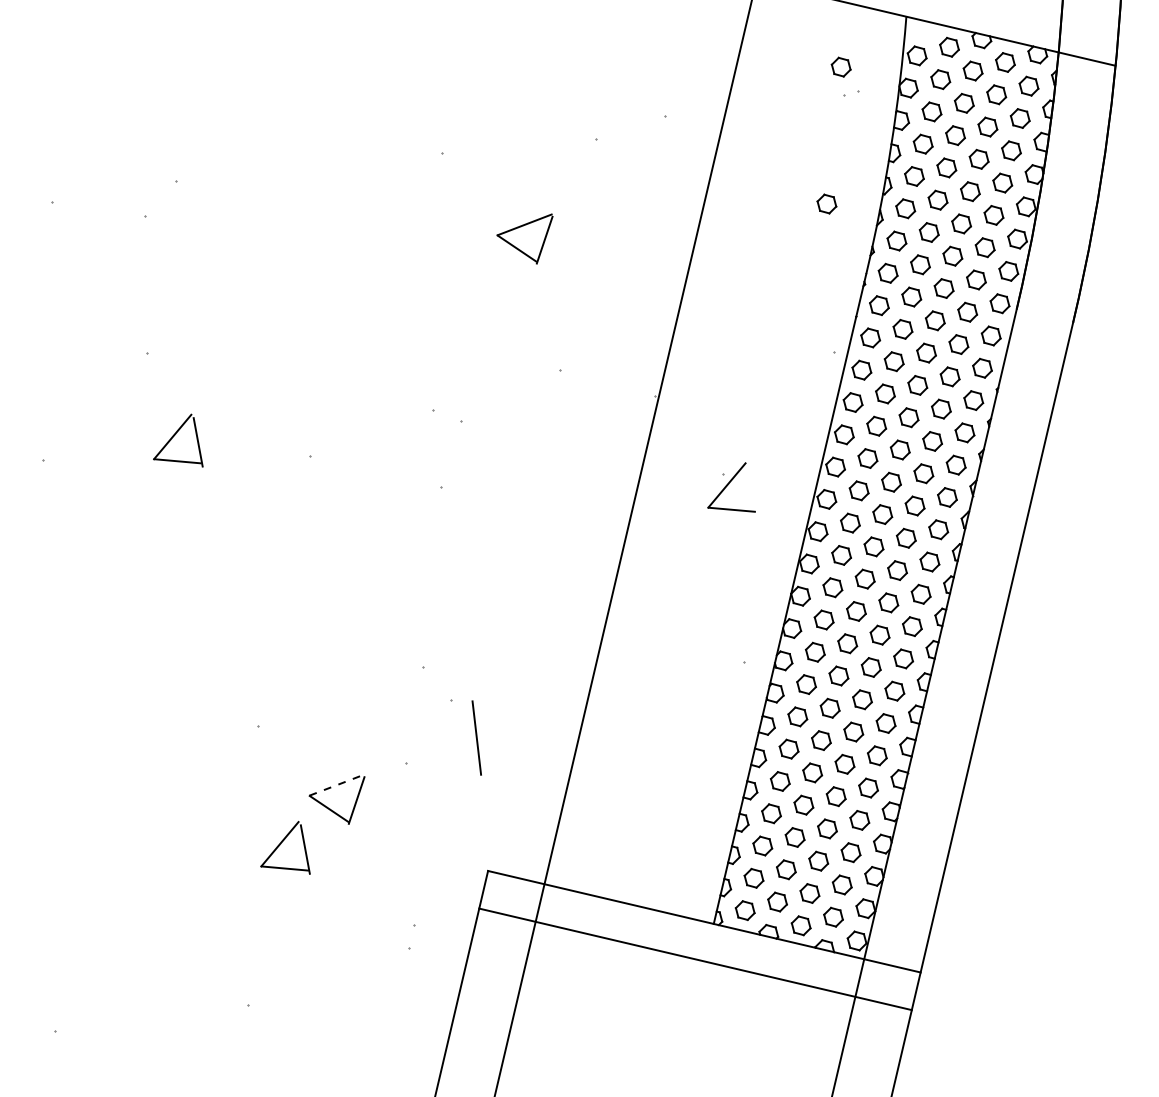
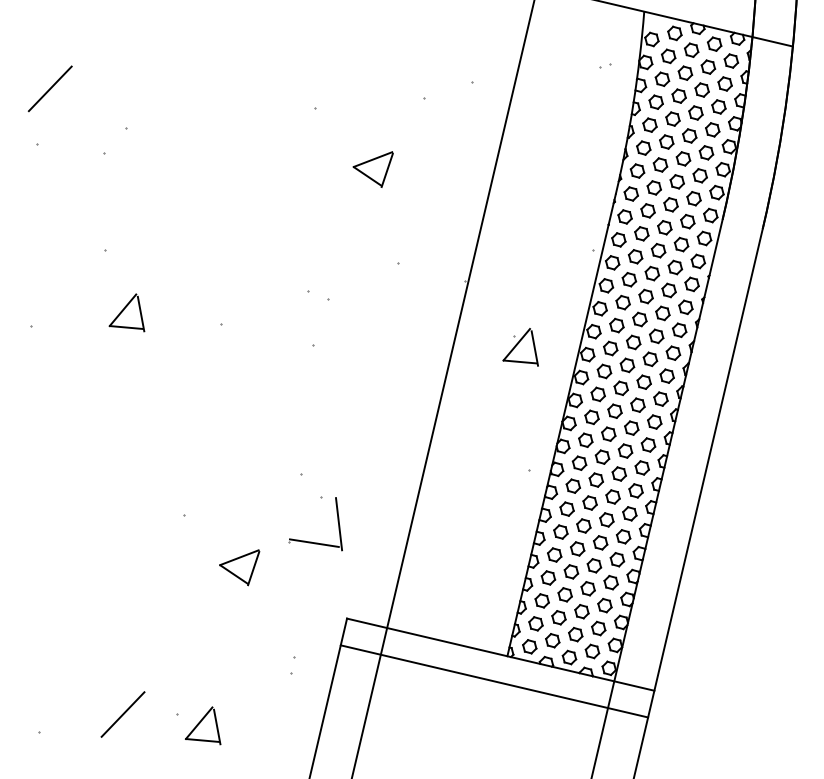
part: (840, 66) -> (597, 47), removed
line: (70, 125) -> (50, 88), added
part: (826, 203) -> (587, 144), removed
line: (751, 490) -> (534, 348), added
line: (441, 764) -> (313, 542), added
line: (336, 785) -> (239, 557), dashed -> solid
part: (285, 847) -> (203, 725), moved
line: (172, 1005) -> (122, 714), added

